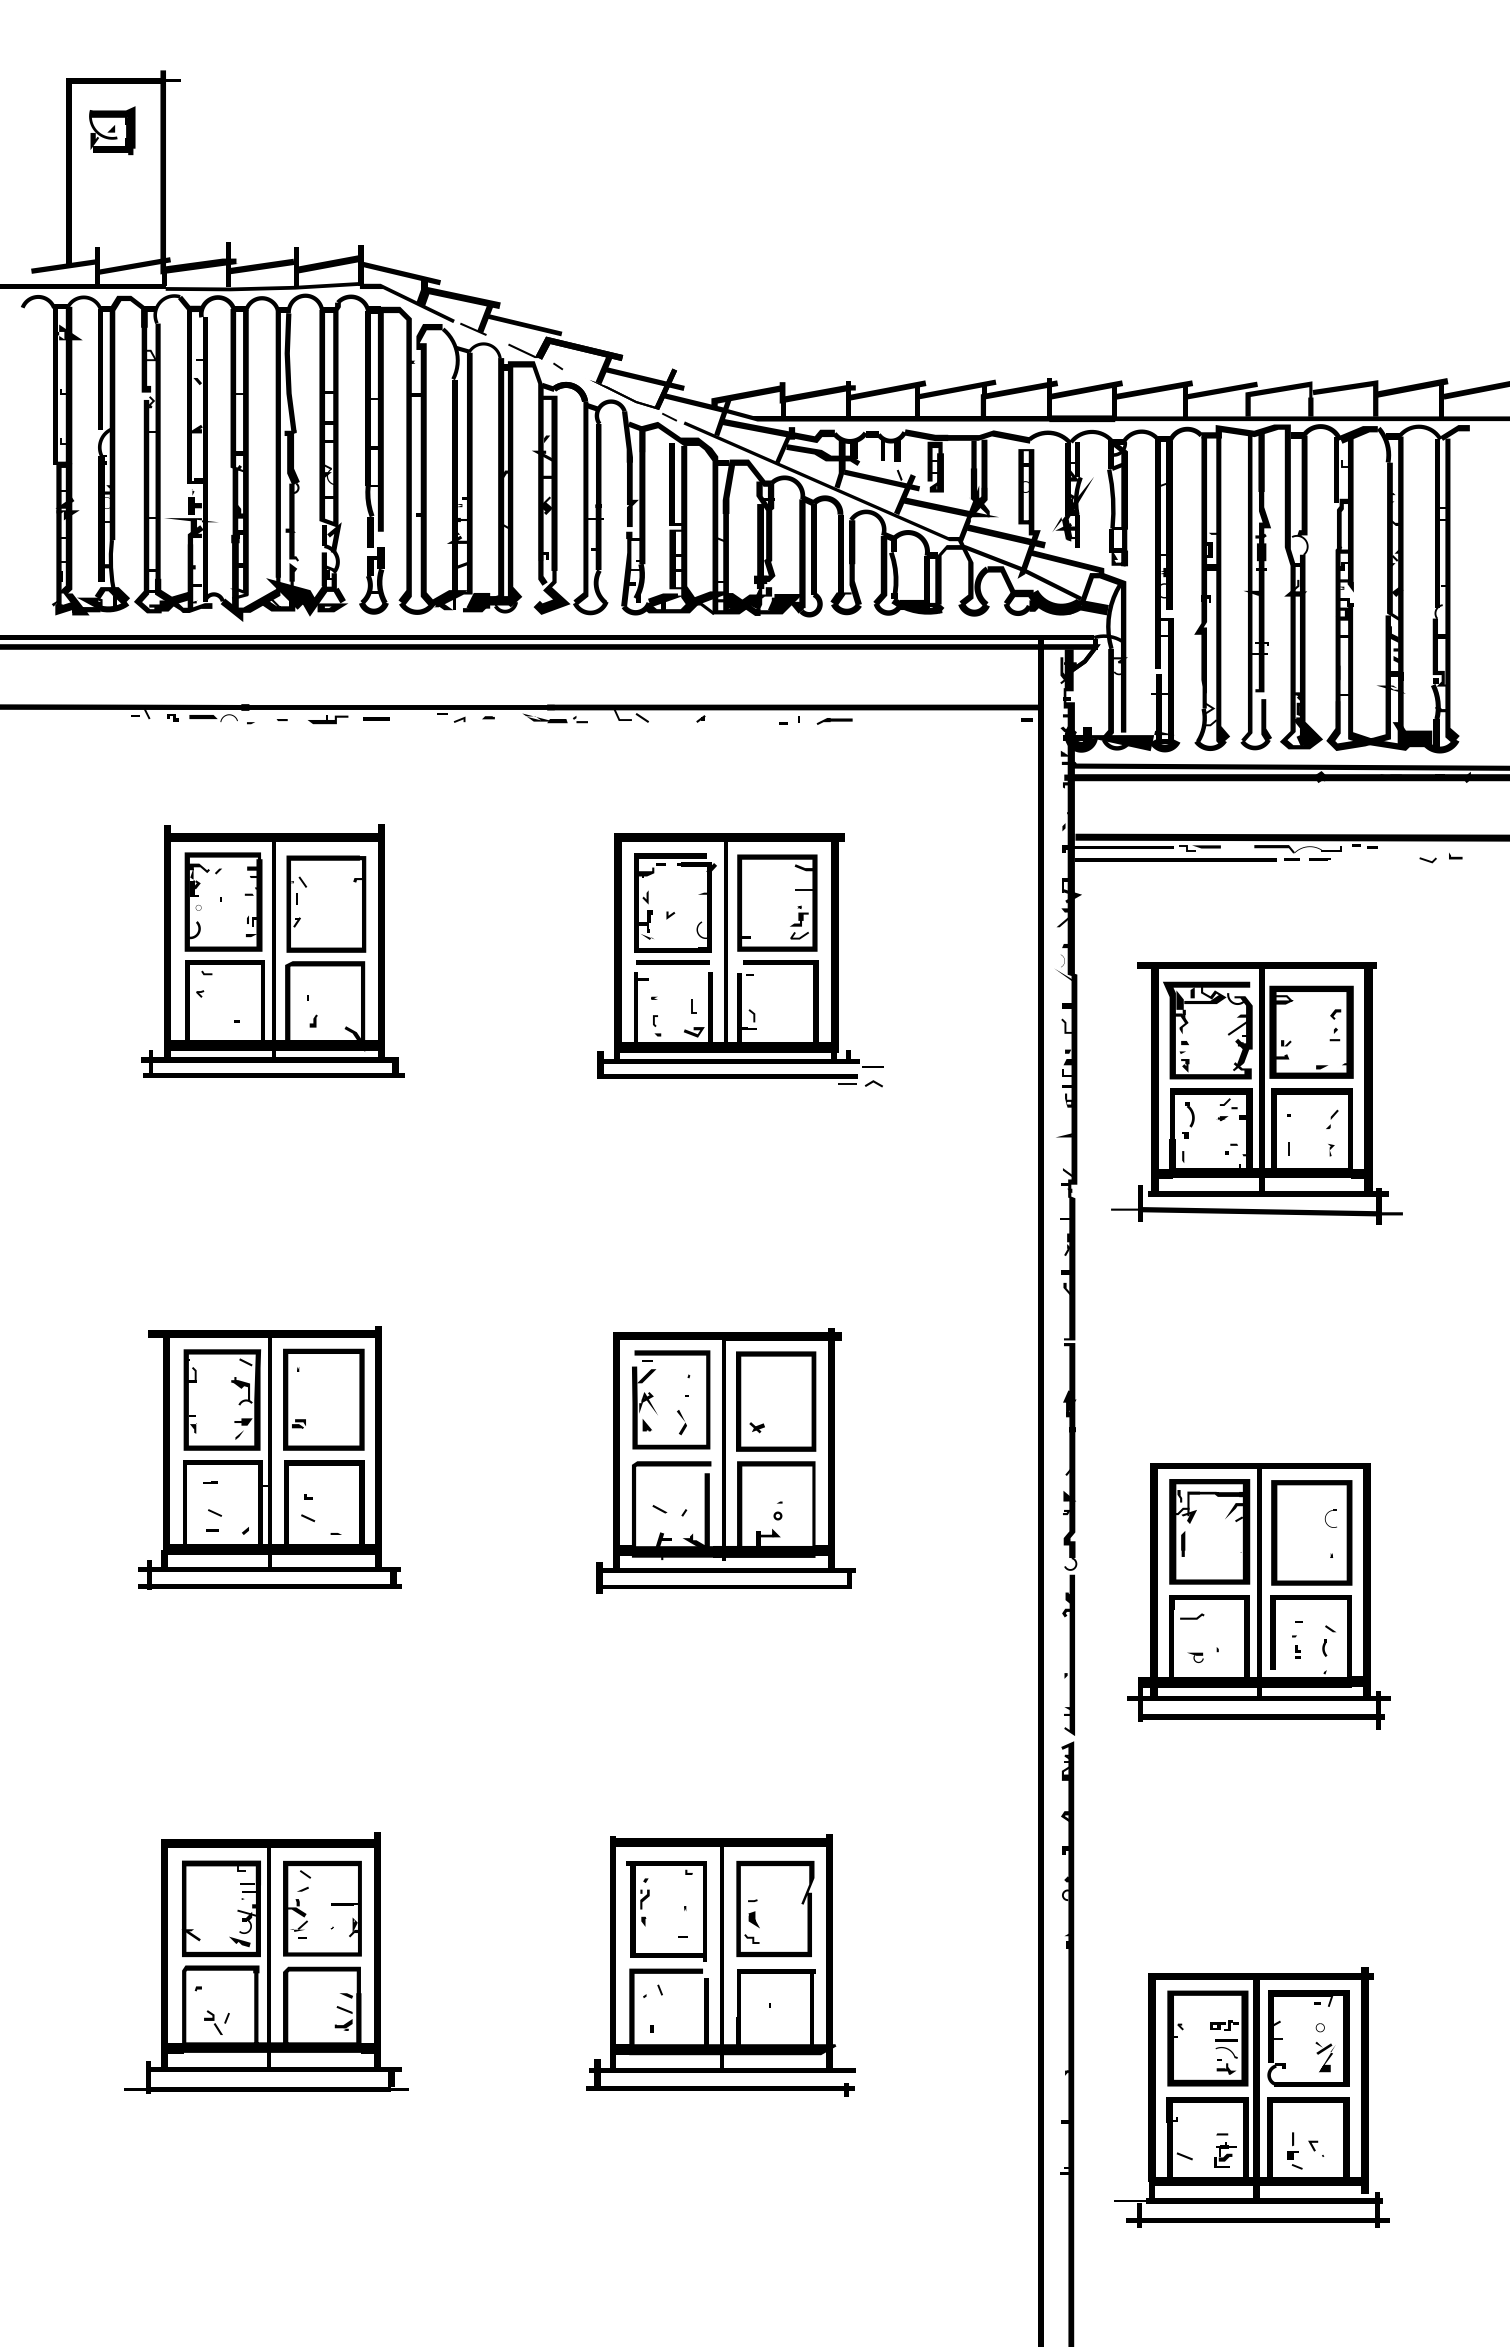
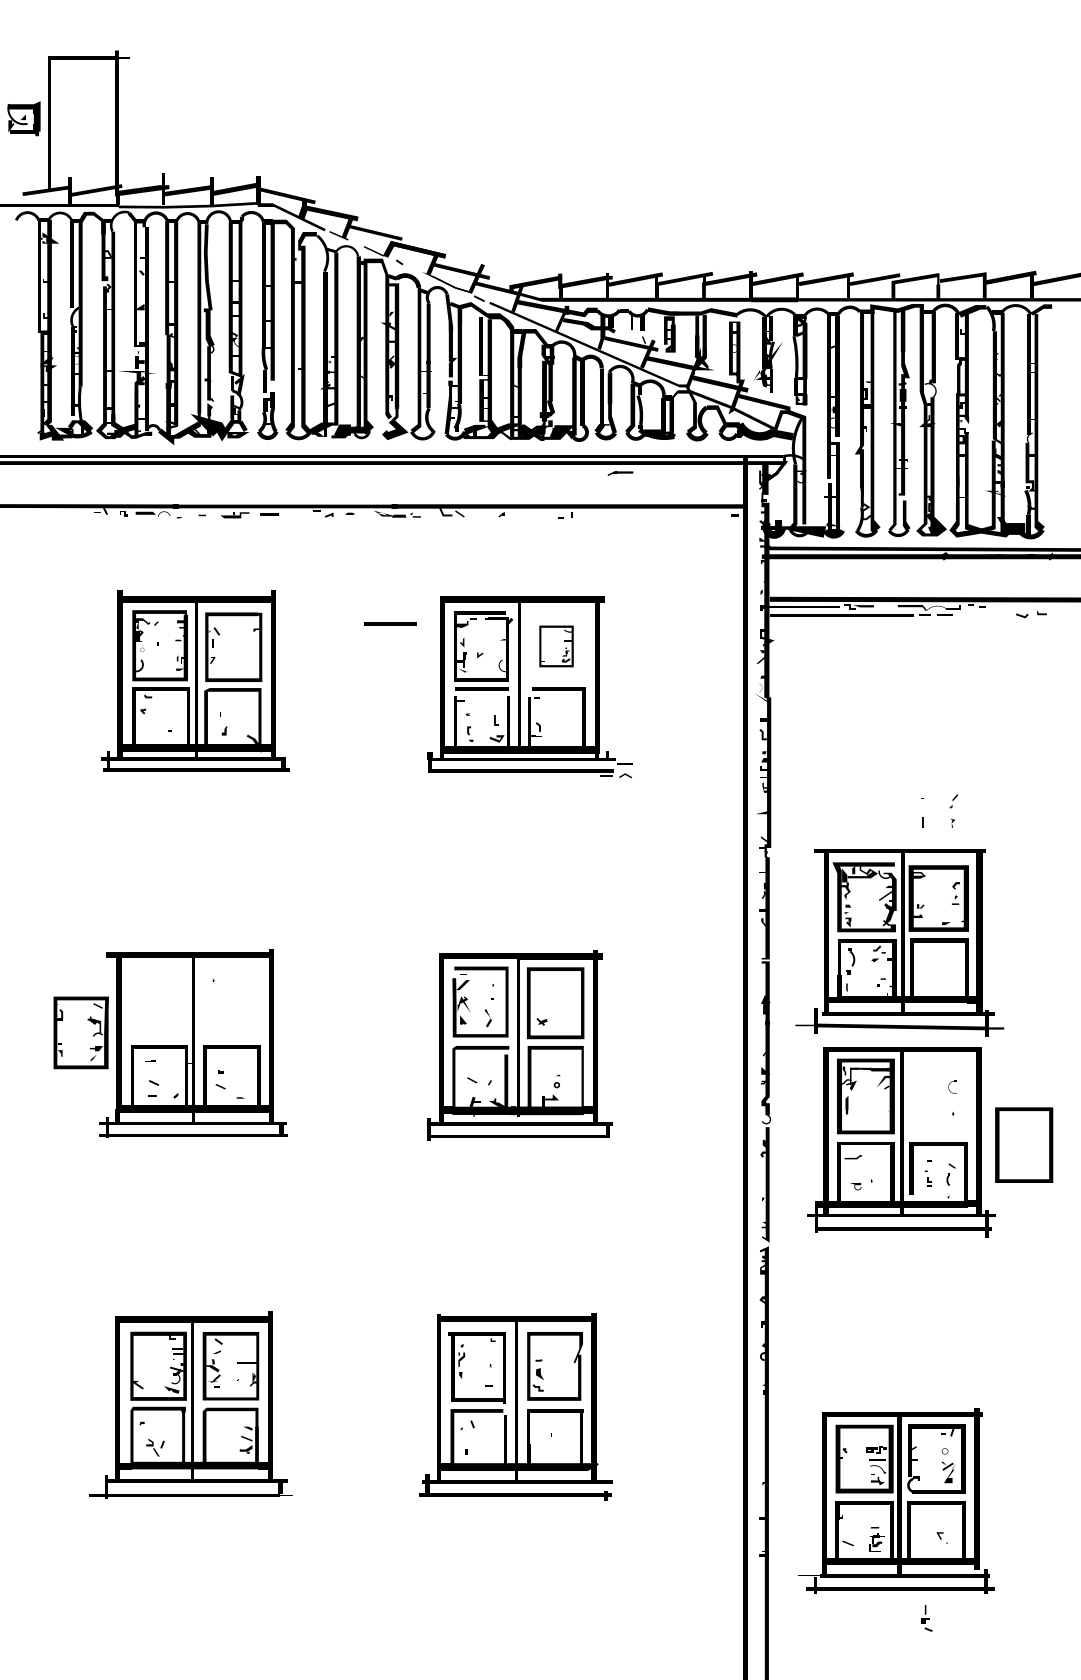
part: (112, 130) -> (24, 118), moved
line: (834, 721) -> (620, 473), moved
line: (544, 871) -> (389, 623), added
part: (777, 902) -> (556, 646), size x0.6
part: (1256, 1093) -> (899, 942), moved
part: (221, 1399) -> (80, 1032), moved
part: (323, 1399) -> (231, 1001), removed
part: (1311, 1532) -> (1023, 1144), moved
part: (1294, 2150) -> (926, 1617), moved

